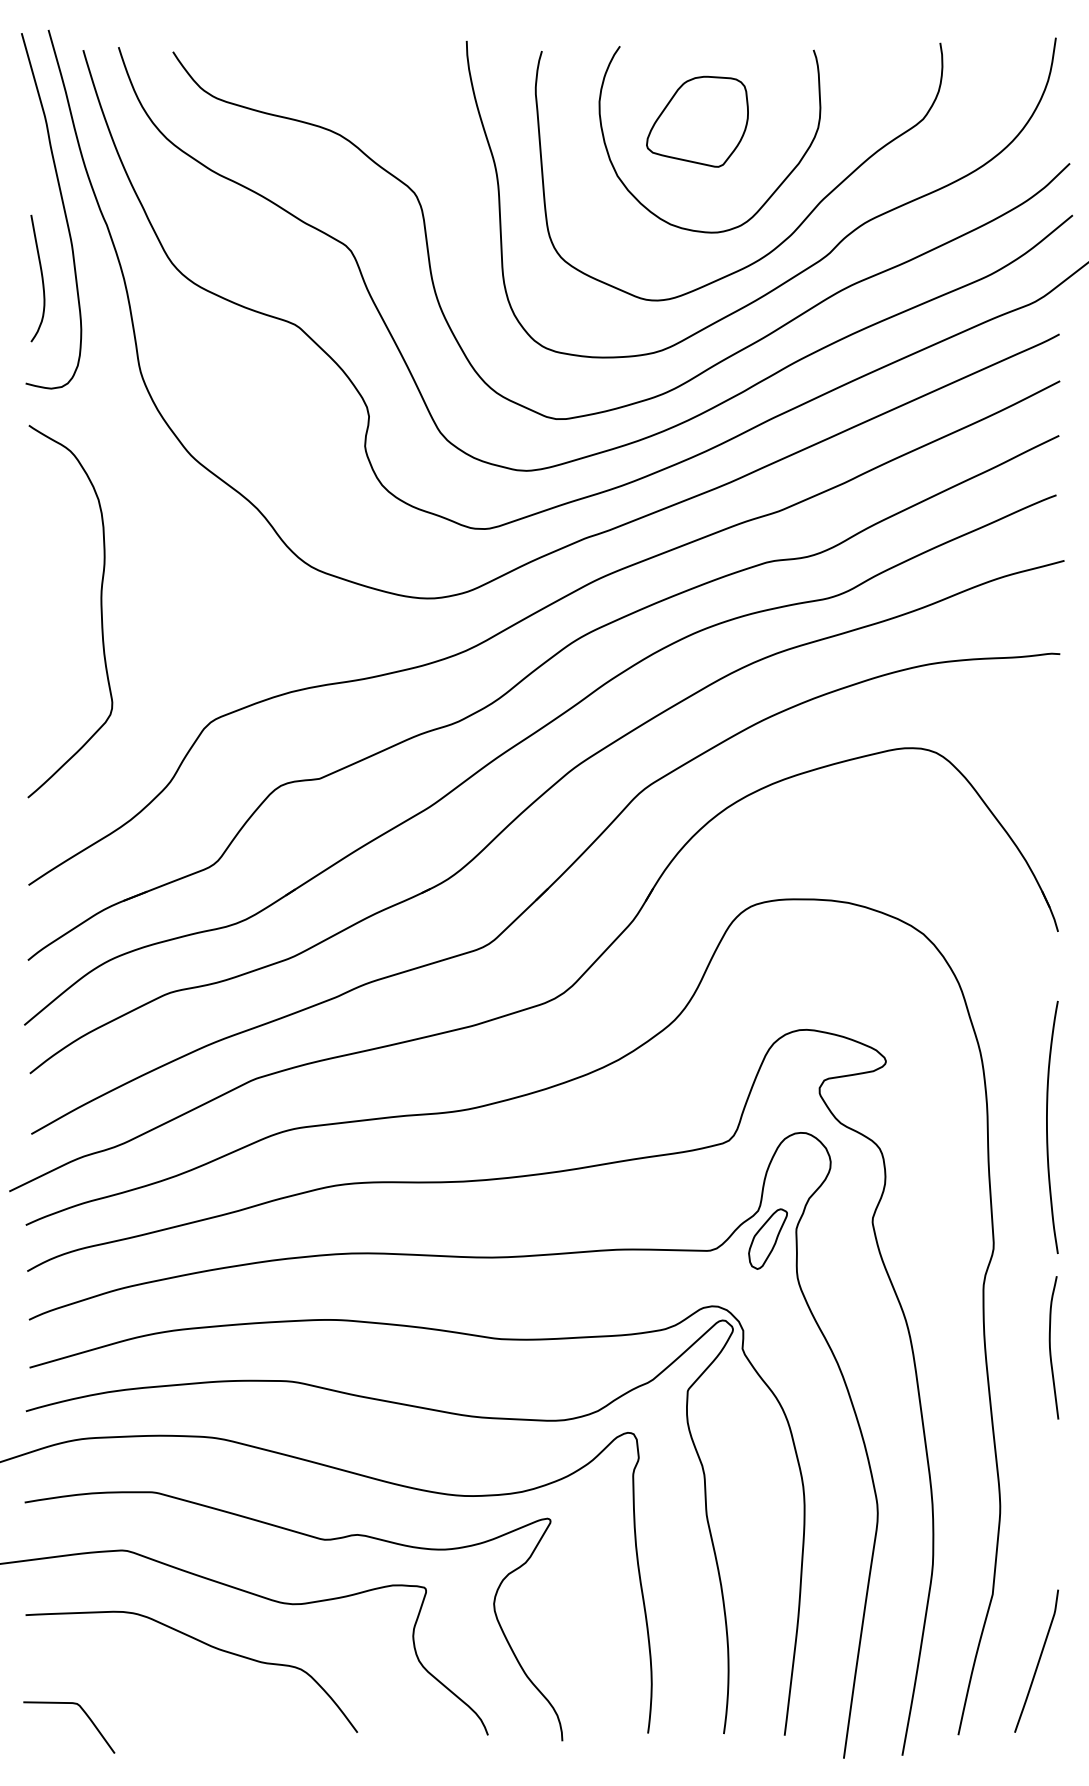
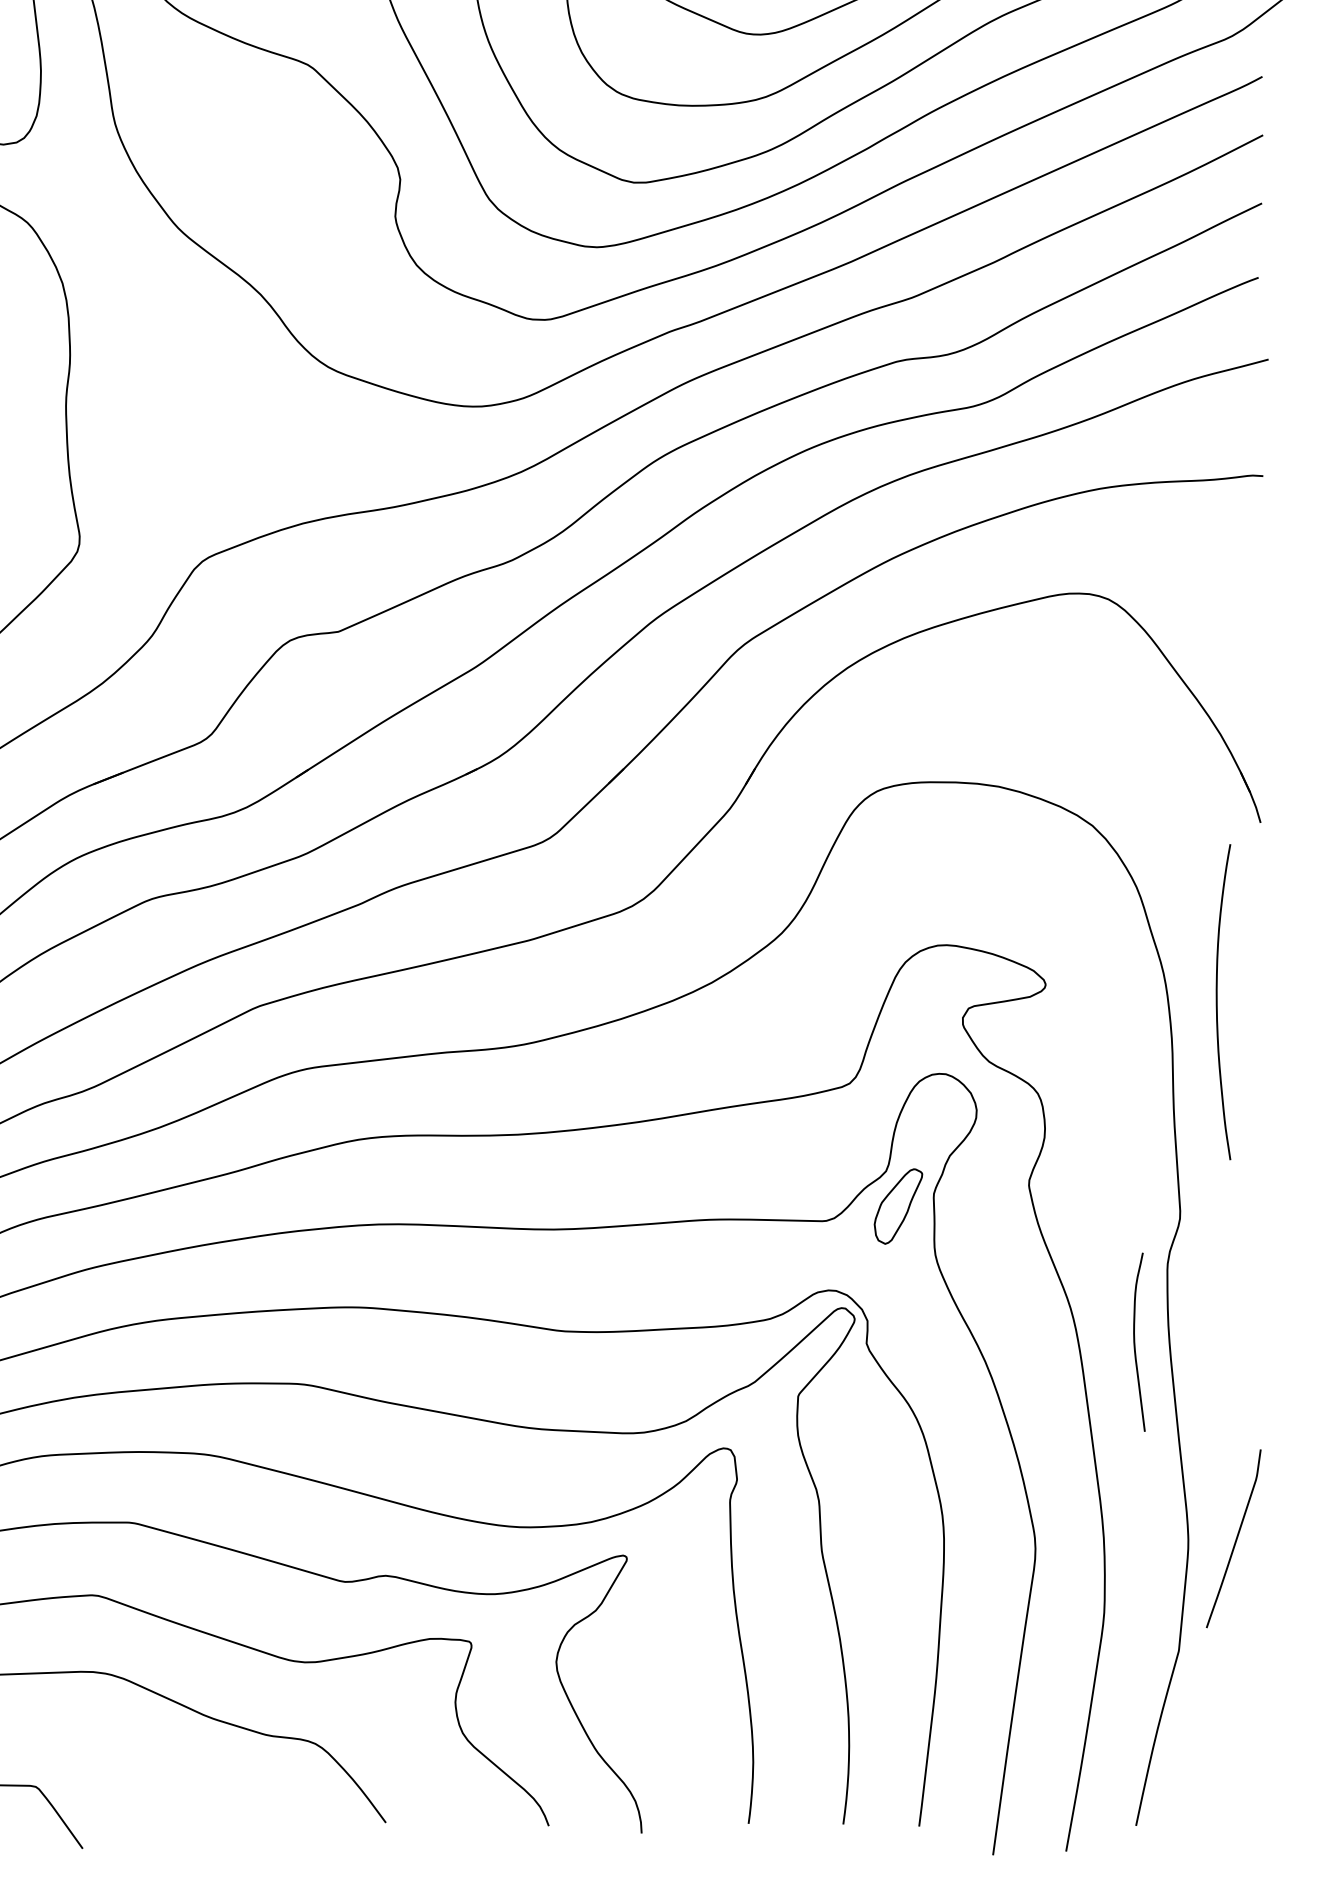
curve: (1047, 1126) -> (1217, 1000), moved
curve: (1050, 1347) -> (1134, 1341), moved
curve: (1038, 1660) -> (1236, 1537), moved

